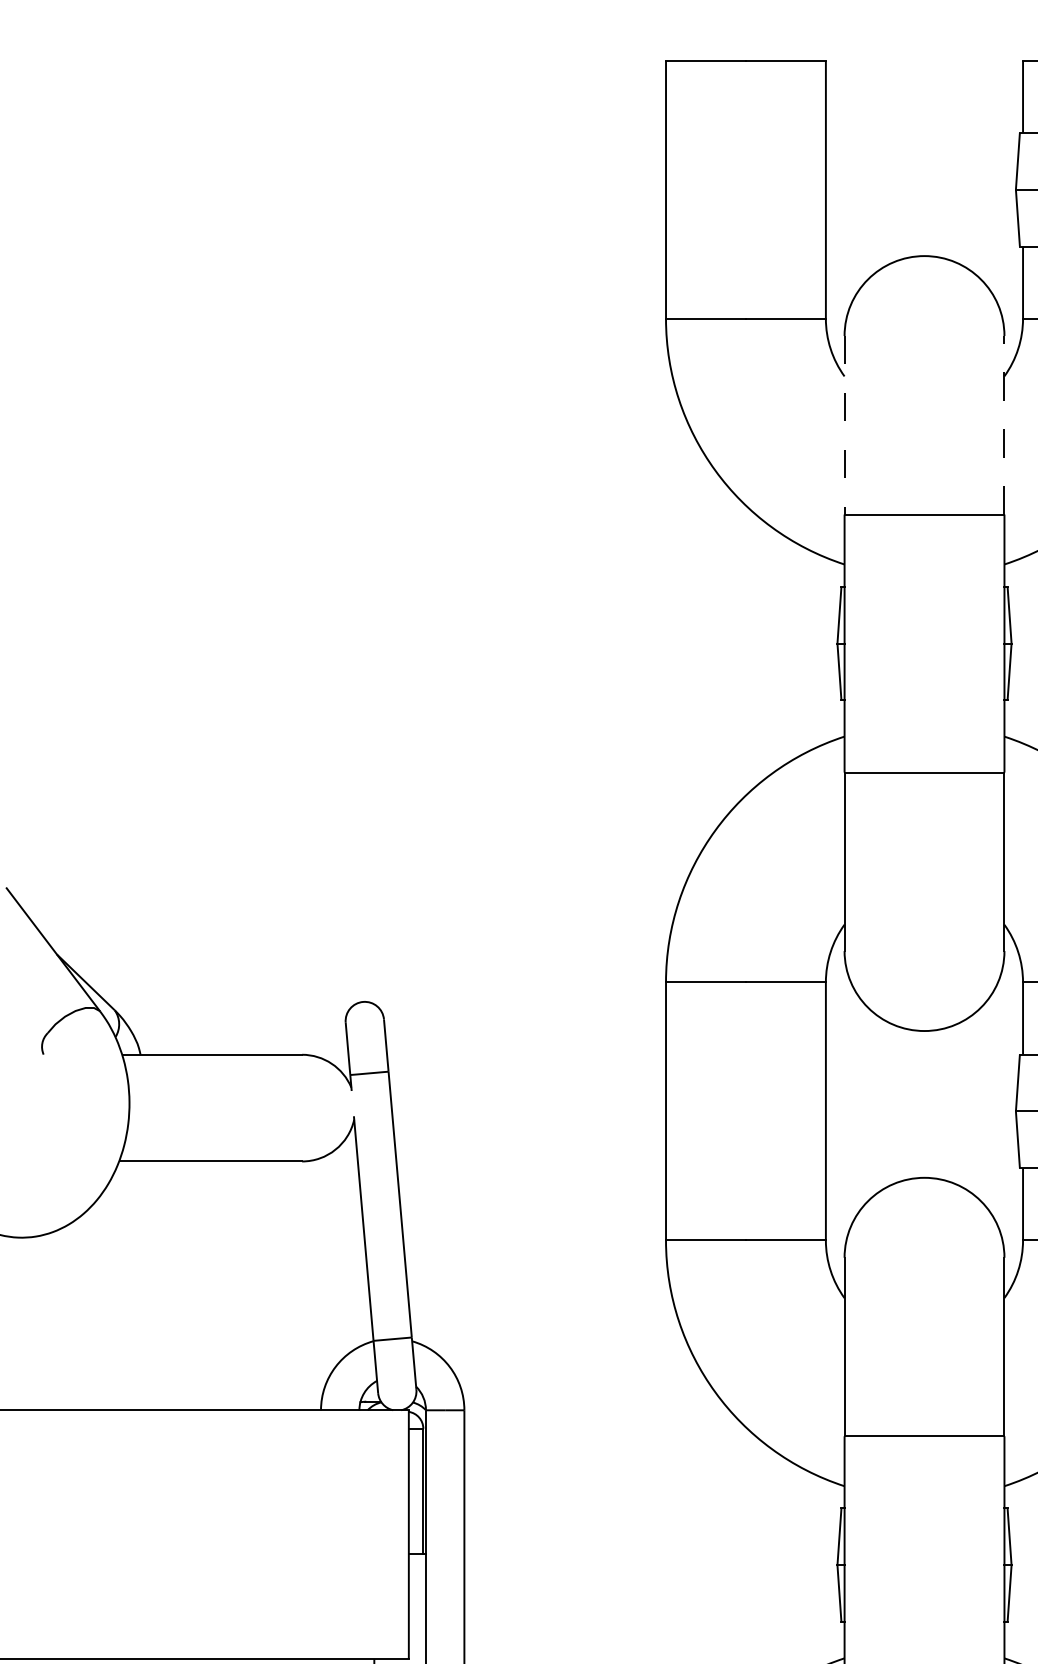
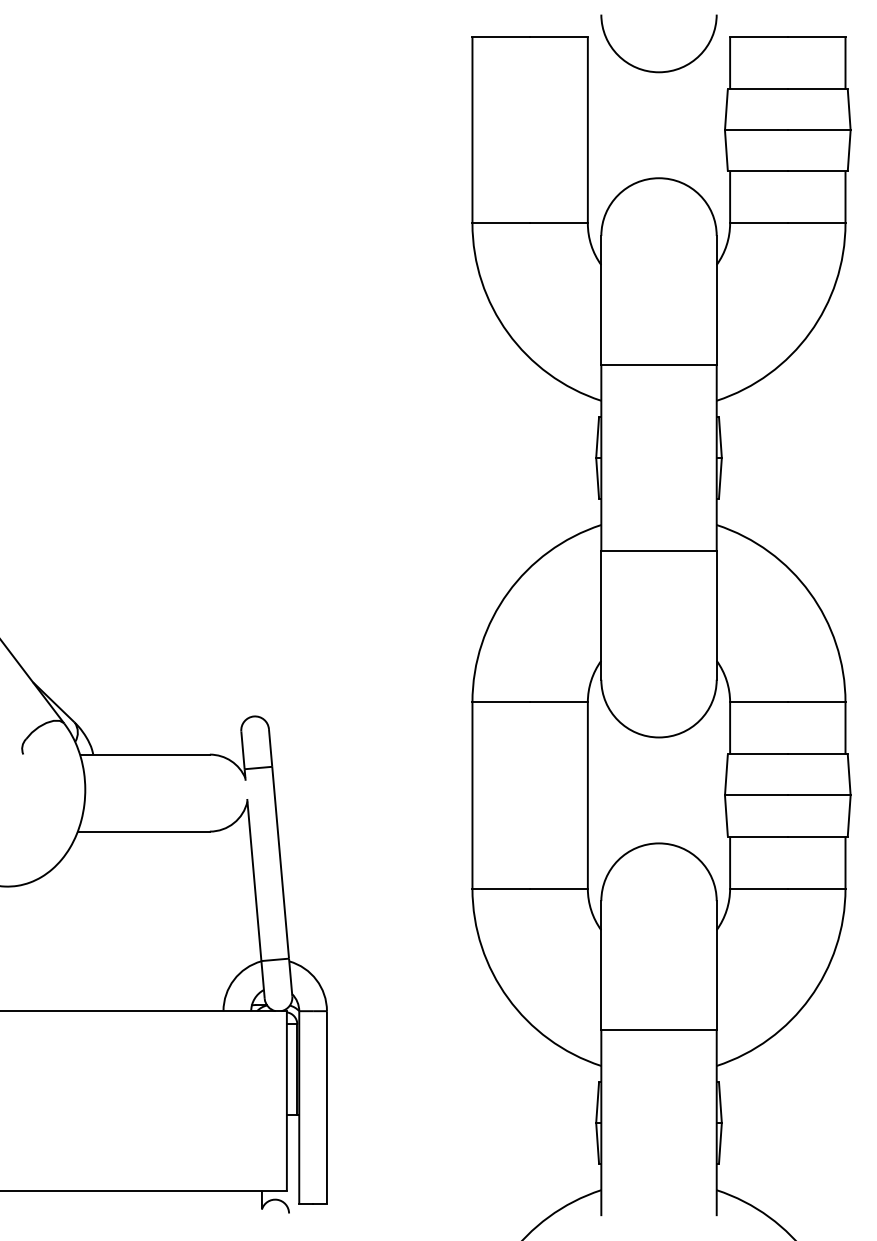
arc: (914, 106) -> (651, 70), added
line: (1004, 424) -> (716, 299), dashed -> solid
line: (844, 425) -> (601, 300), dashed -> solid

